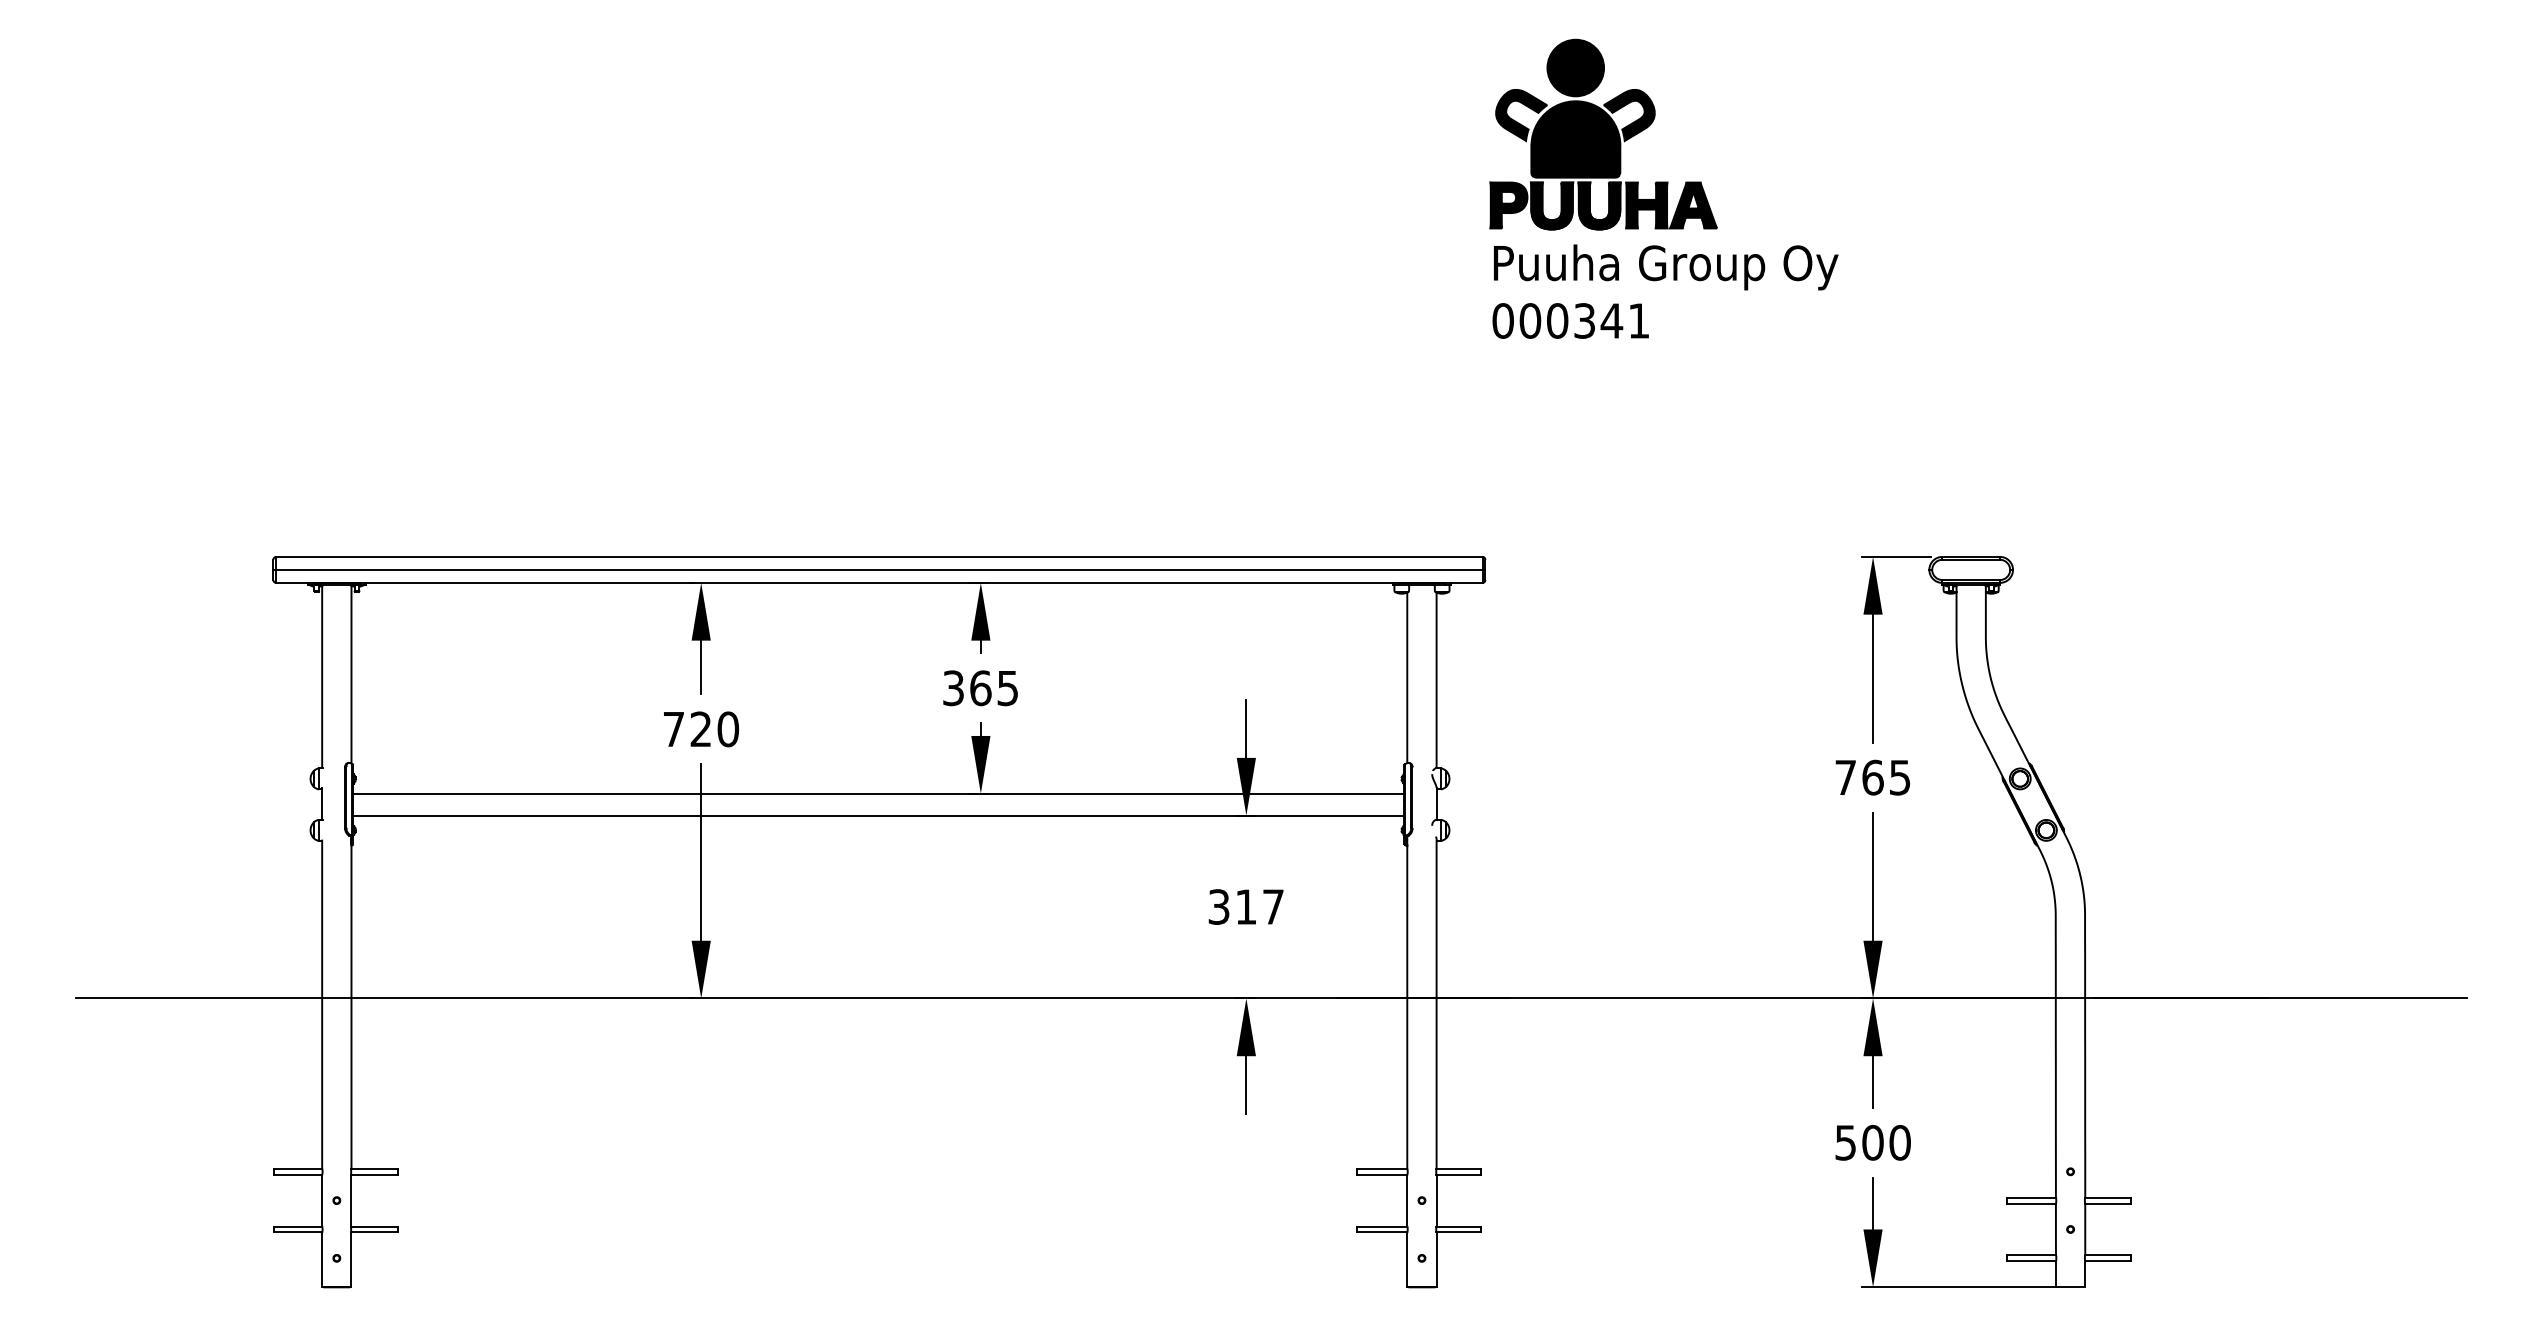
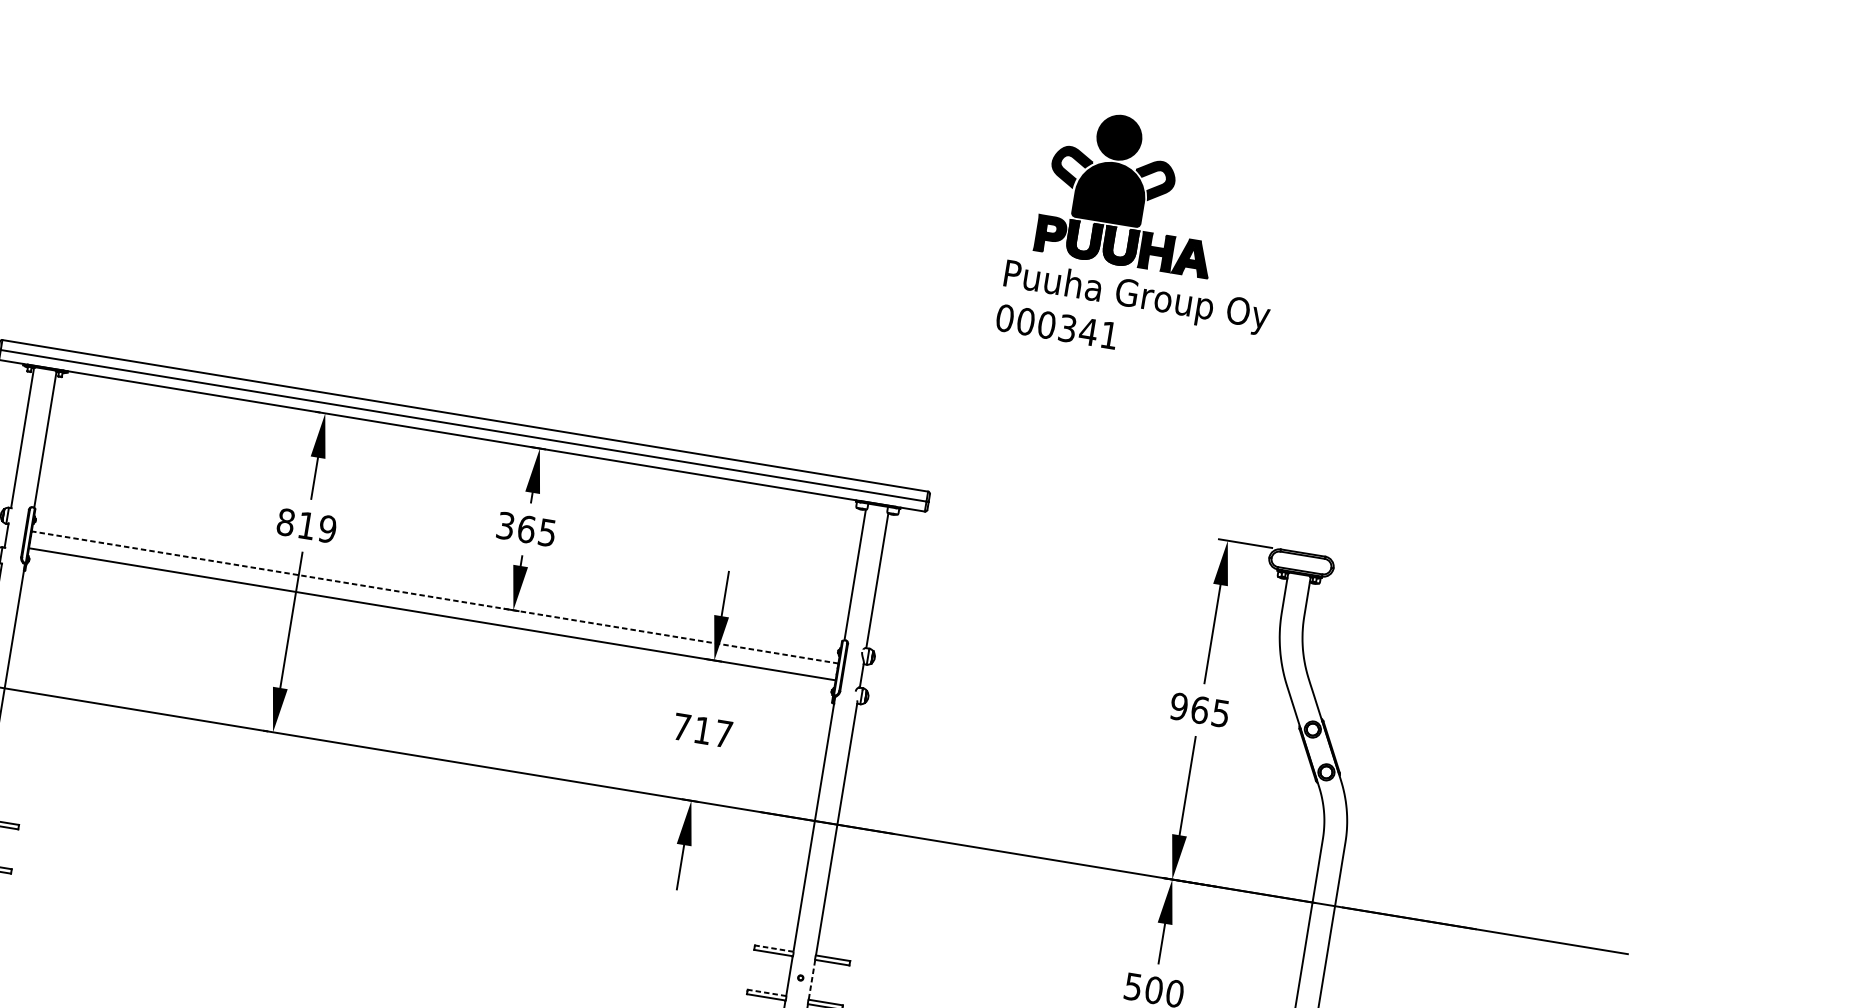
part: (1603, 134) -> (1132, 192), moved
text: (1665, 291) -> (1133, 316), moved
text: (701, 729) -> (307, 525), 720 -> 819
text: (1845, 777) -> (1178, 706), 765 -> 965
line: (878, 793) -> (434, 597), solid -> dashed
text: (1218, 906) -> (681, 726), 317 -> 717
line: (1381, 1168) -> (773, 948), solid -> dashed
line: (1436, 1200) -> (811, 979), solid -> dashed
line: (1381, 1226) -> (766, 992), solid -> dashed

